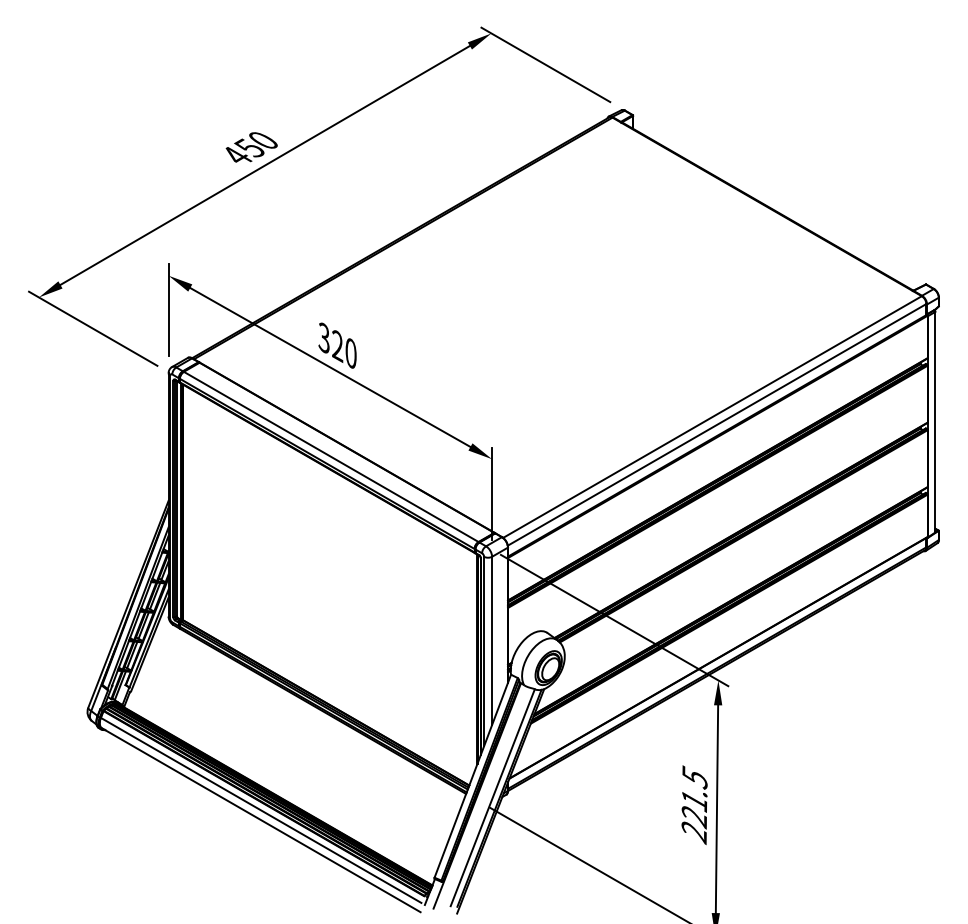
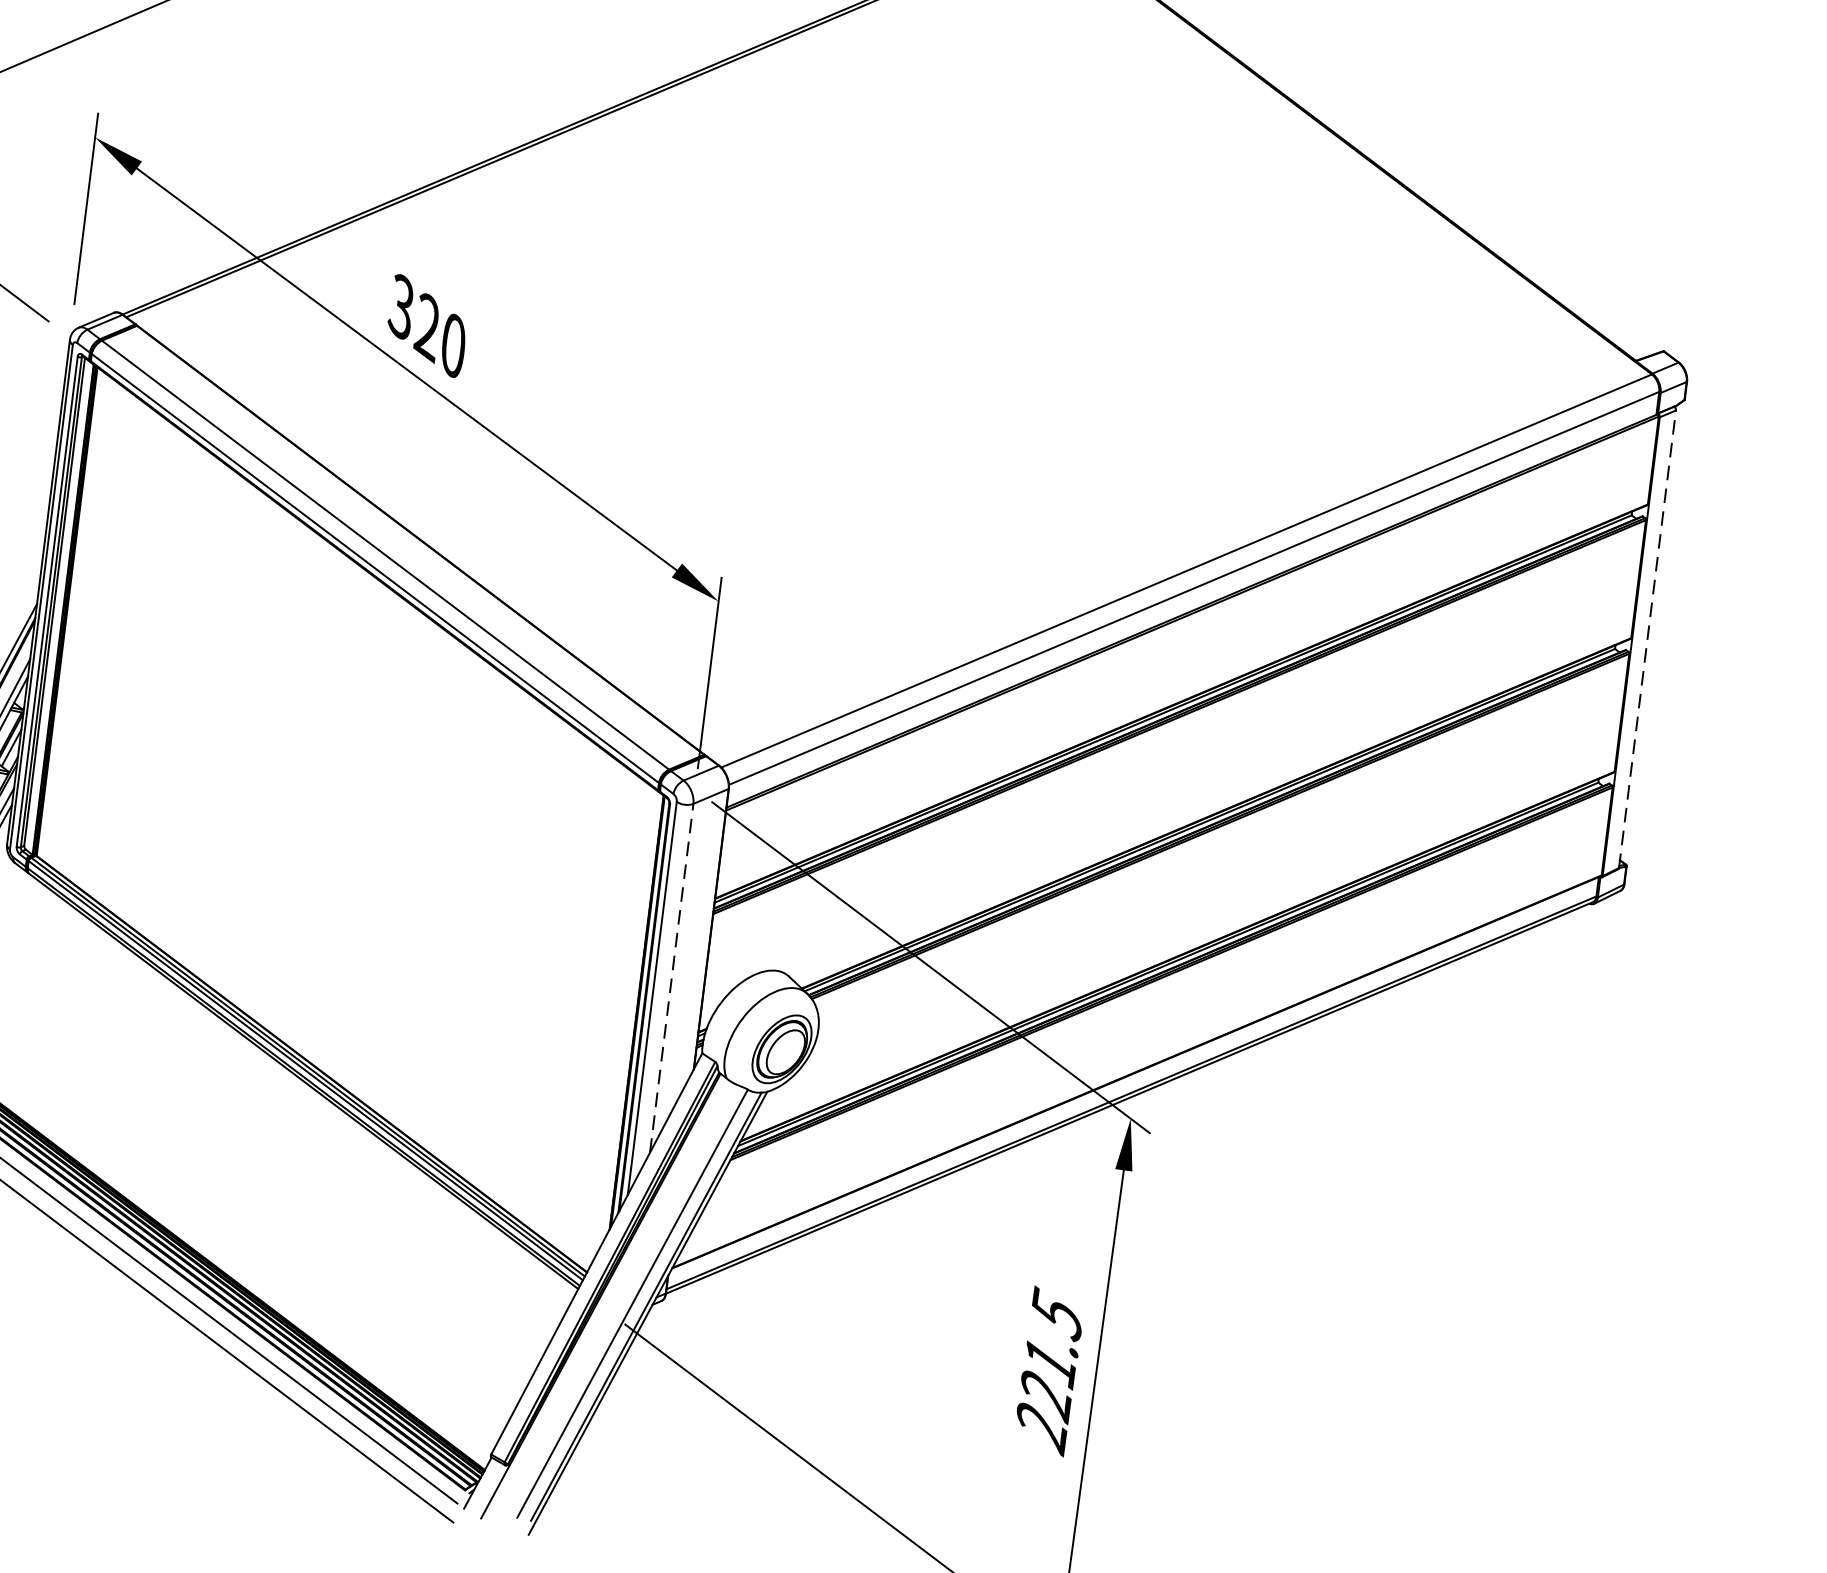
line: (935, 421) -> (1647, 637), solid -> dashed
line: (492, 640) -> (672, 977), solid -> dashed

